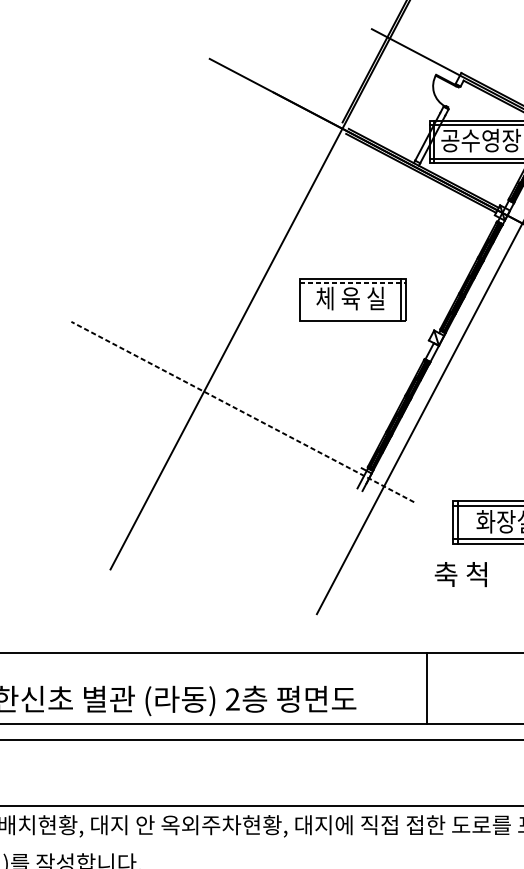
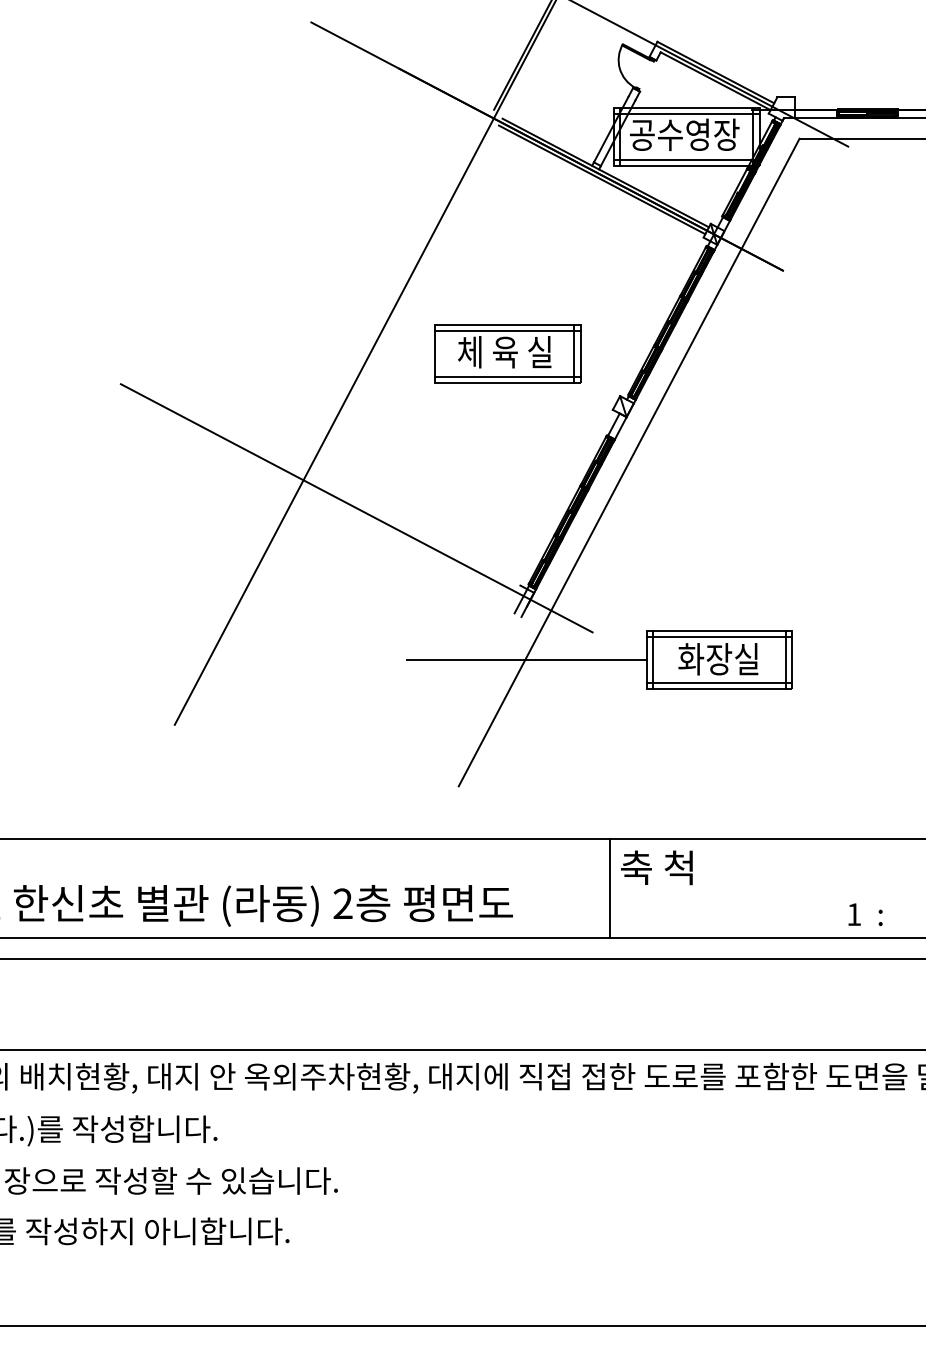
line: (353, 283) -> (508, 331), dashed -> solid
line: (353, 316) -> (508, 377), added
line: (242, 412) -> (356, 508), dashed -> solid
line: (366, 522) -> (526, 660), added
text: (460, 574) -> (656, 867), moved

